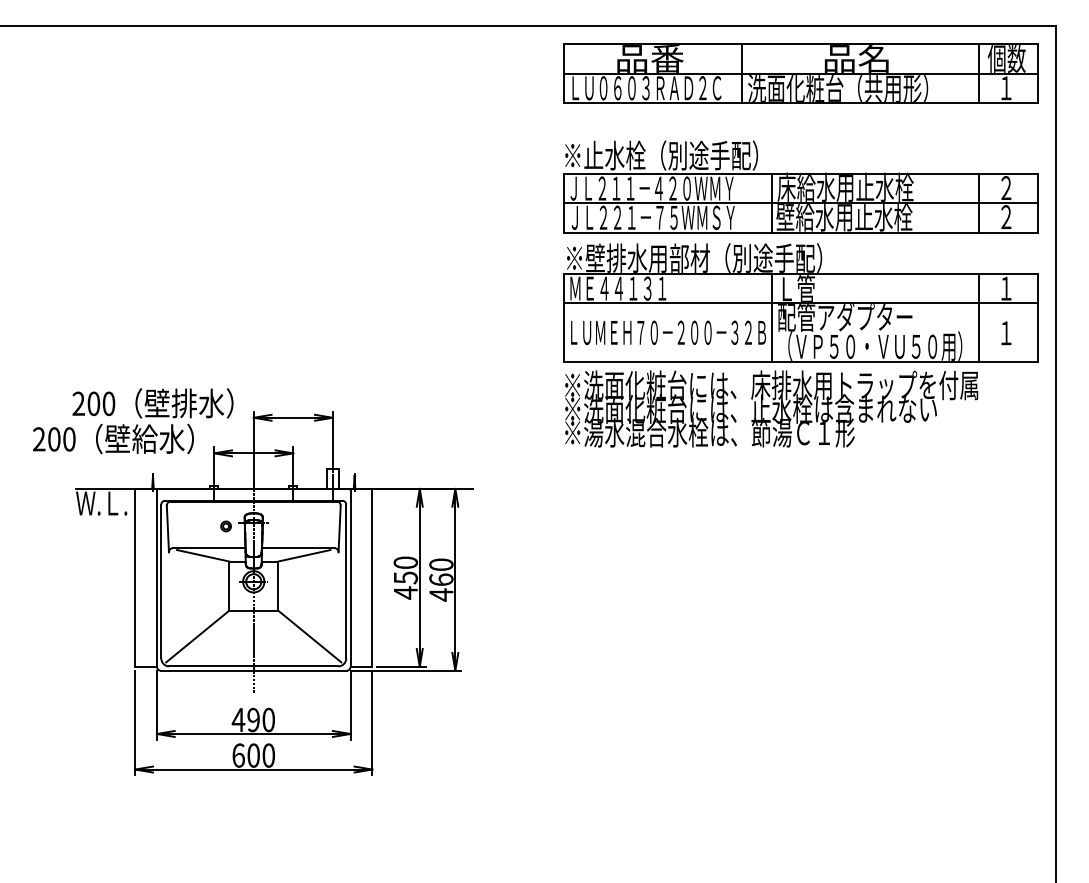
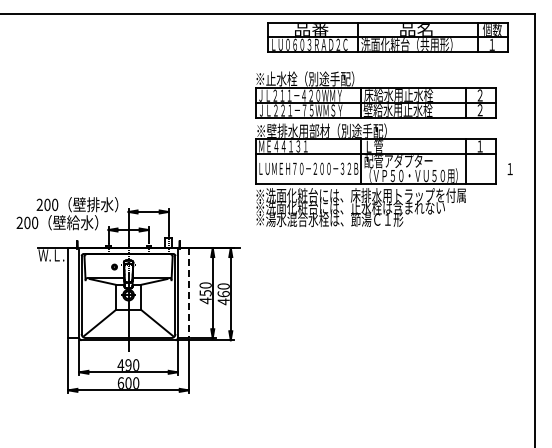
part: (799, 73) -> (387, 37), moved
part: (799, 292) -> (375, 148), moved
line: (371, 578) -> (188, 293), solid -> dashed

